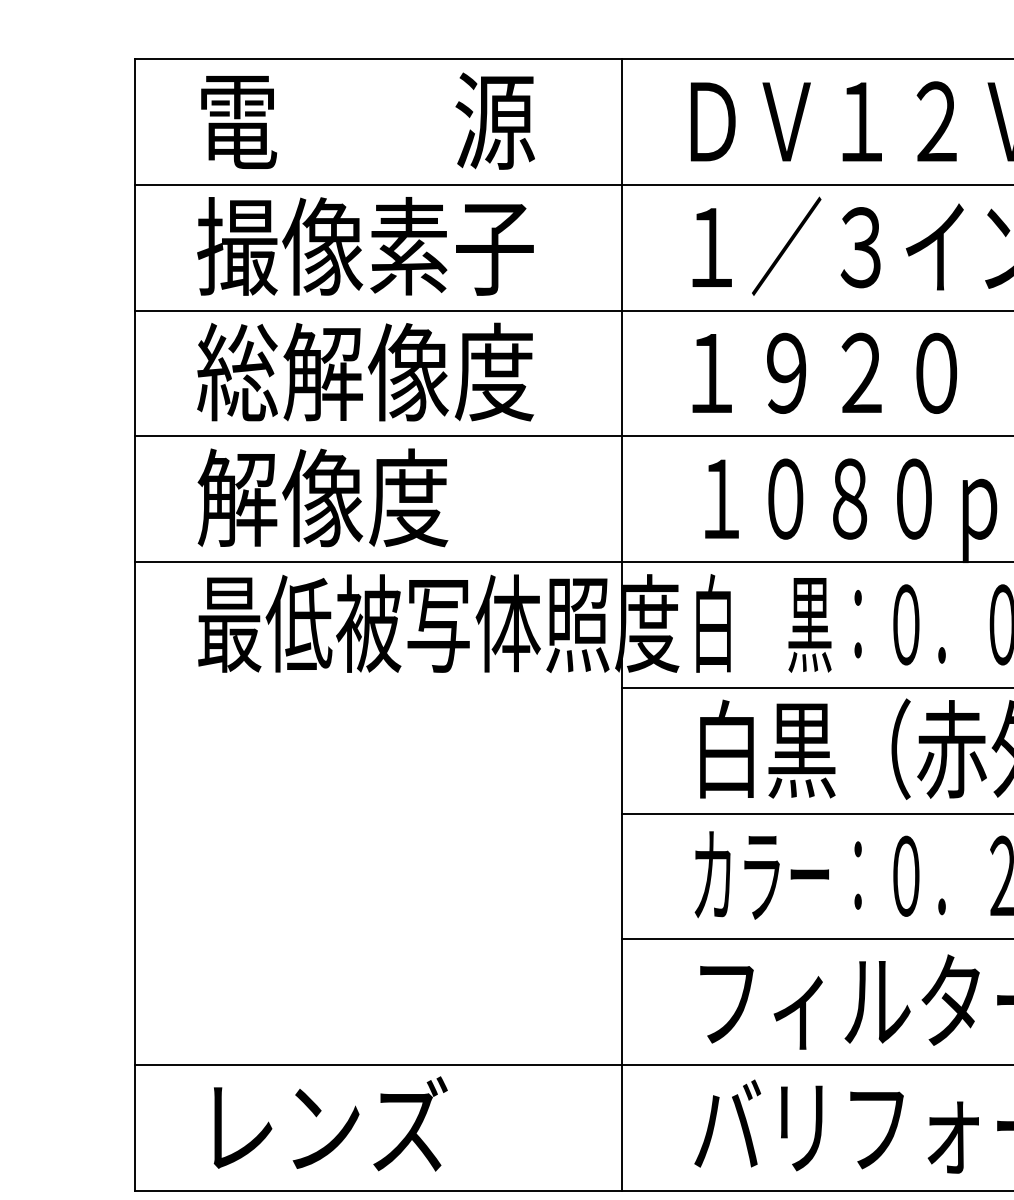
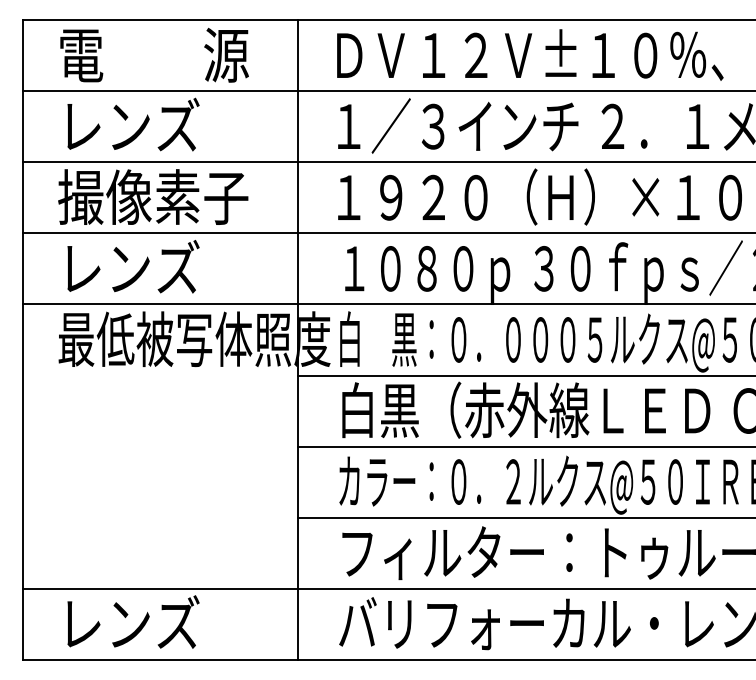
text: (366, 245) -> (153, 125), 撮像素子 -> レンズ
text: (366, 371) -> (153, 196), 総解像度 -> 撮像素子
text: (321, 496) -> (128, 267), 解像度 -> レンズ

